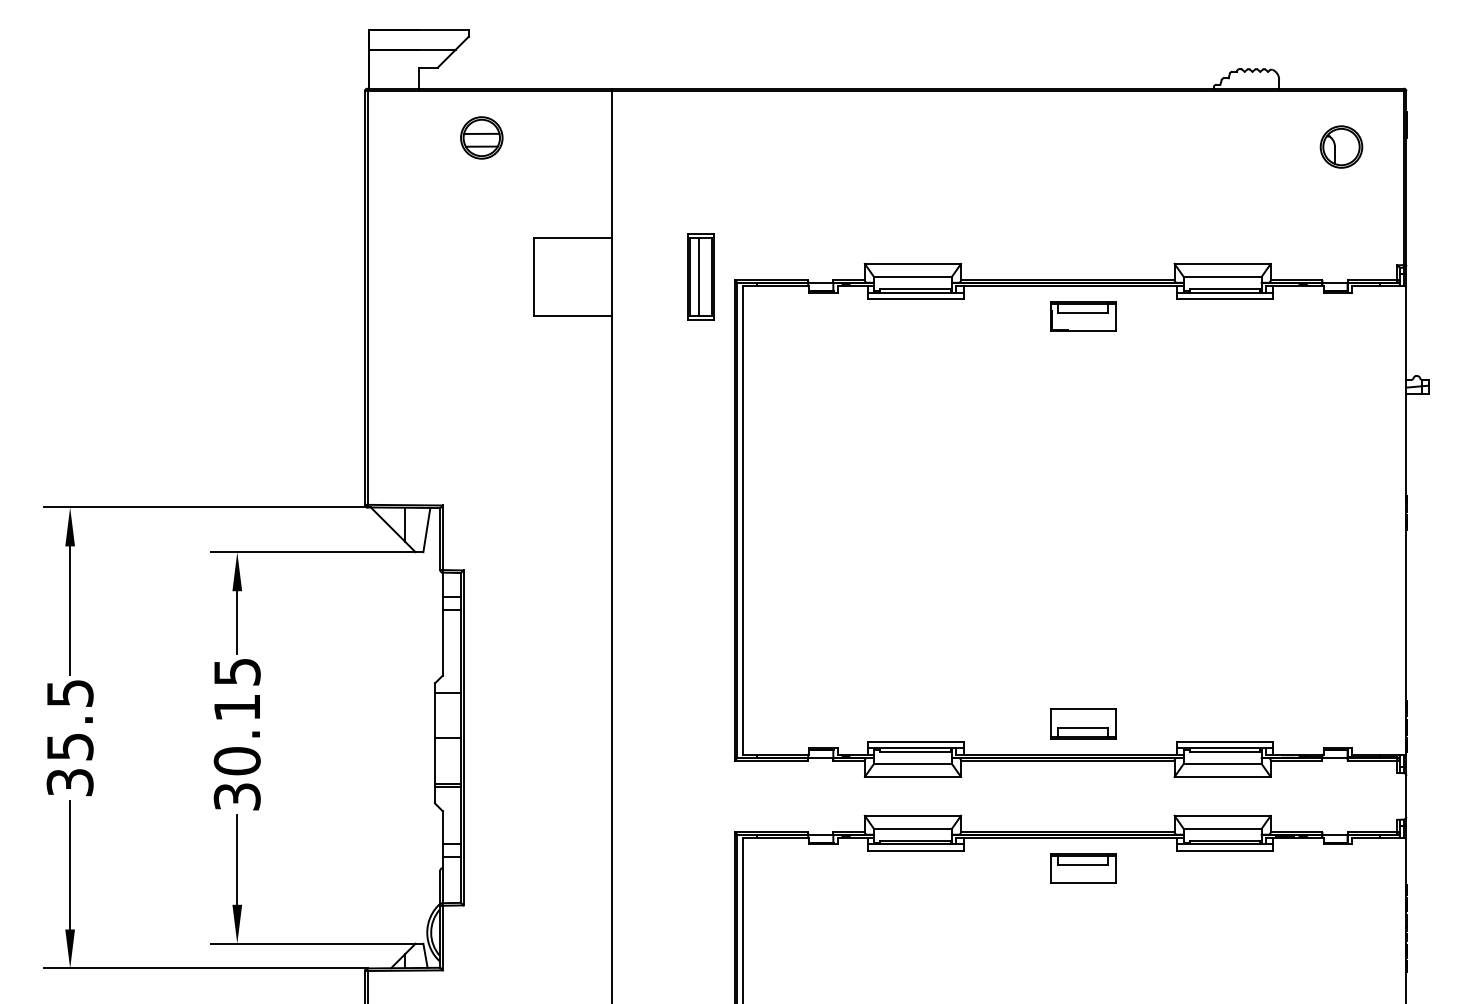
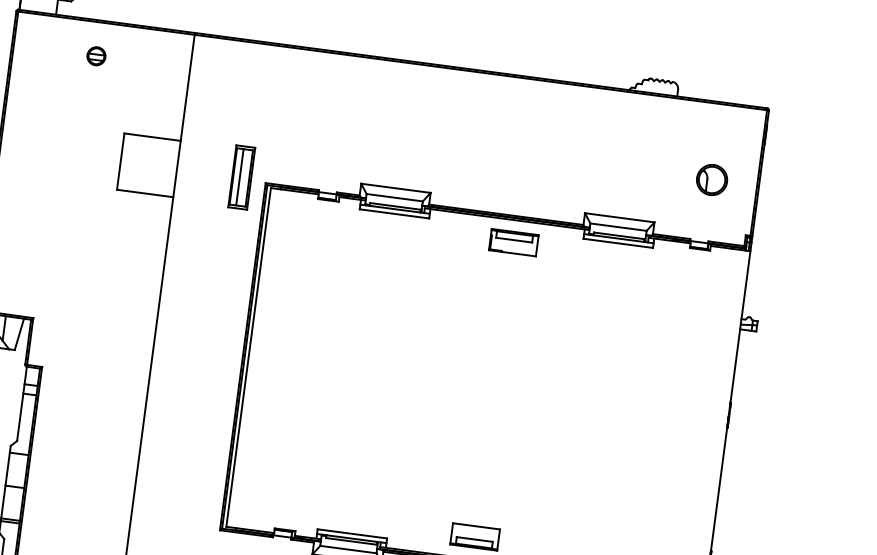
part: (481, 137) -> (96, 55), size x0.6
part: (1341, 146) -> (712, 179), moved

